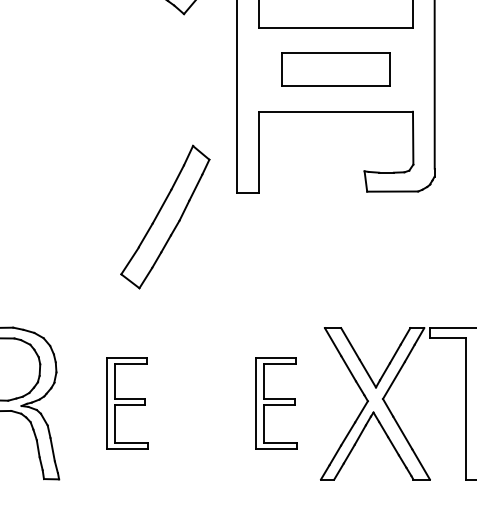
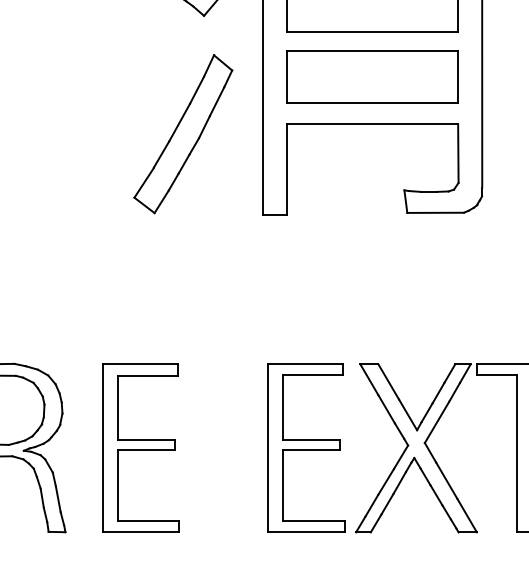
part: (335, 68) -> (372, 76), size x1.43
part: (165, 217) -> (183, 134), moved
part: (126, 403) -> (140, 447), size x1.67
part: (276, 403) -> (306, 447), size x1.67

